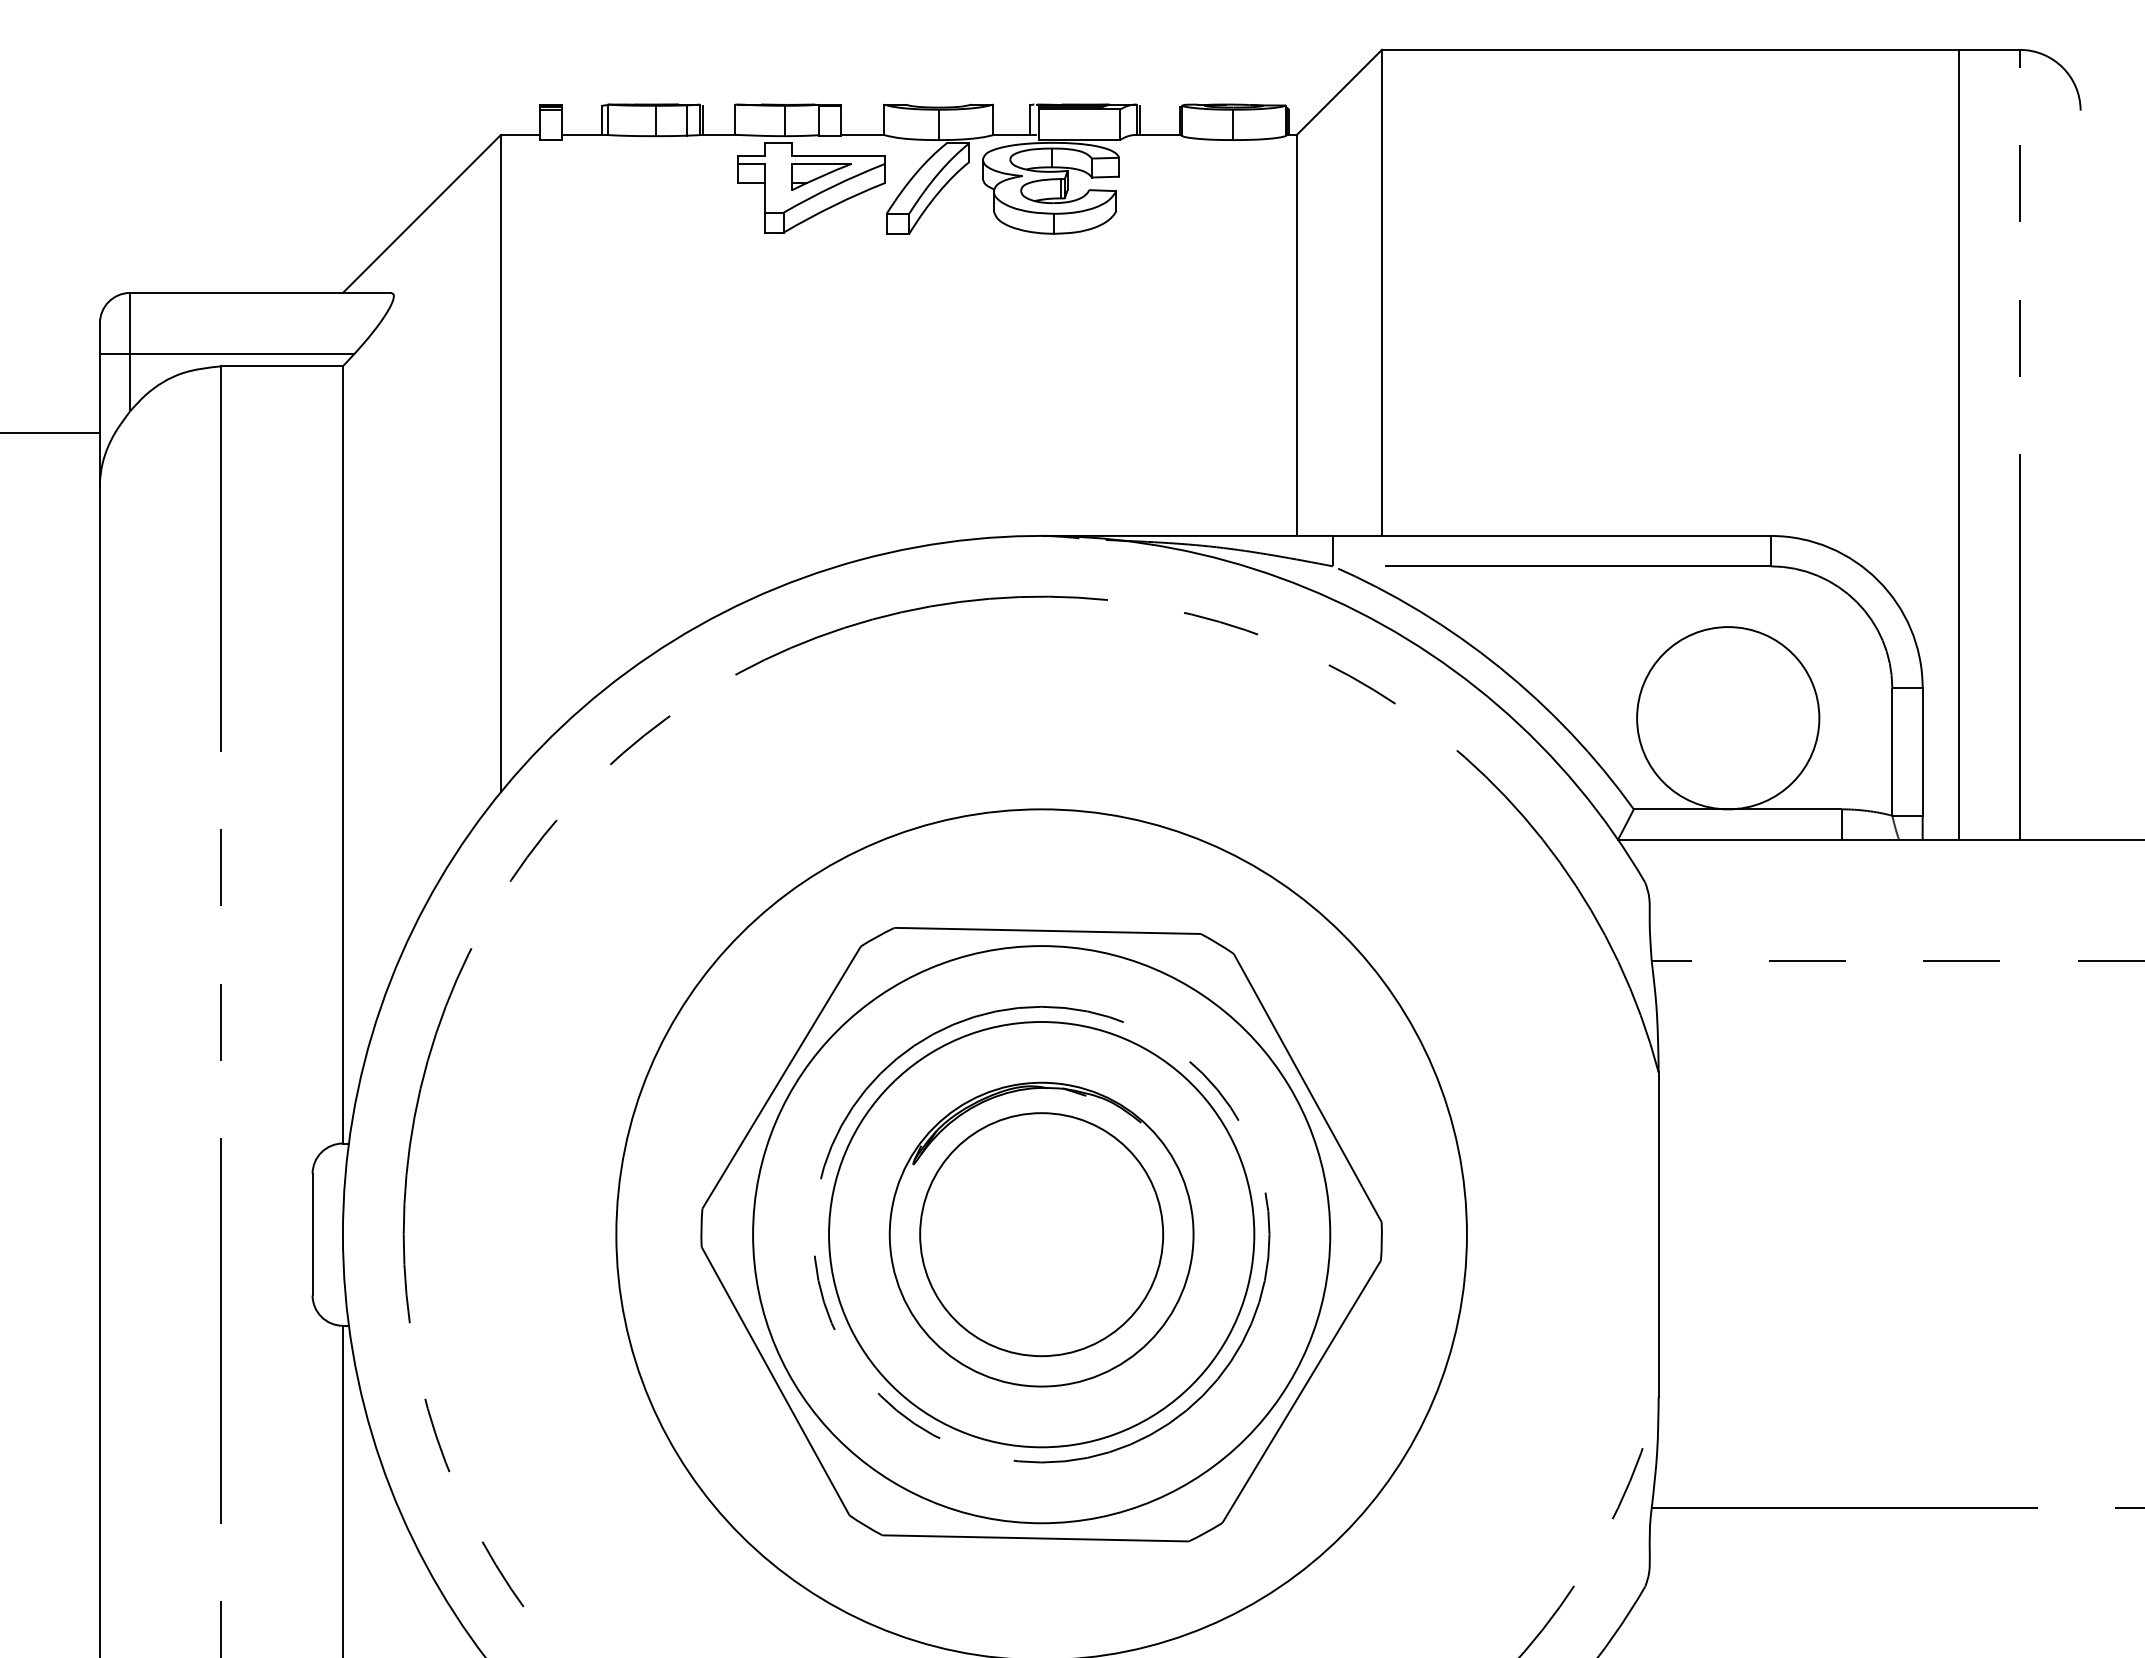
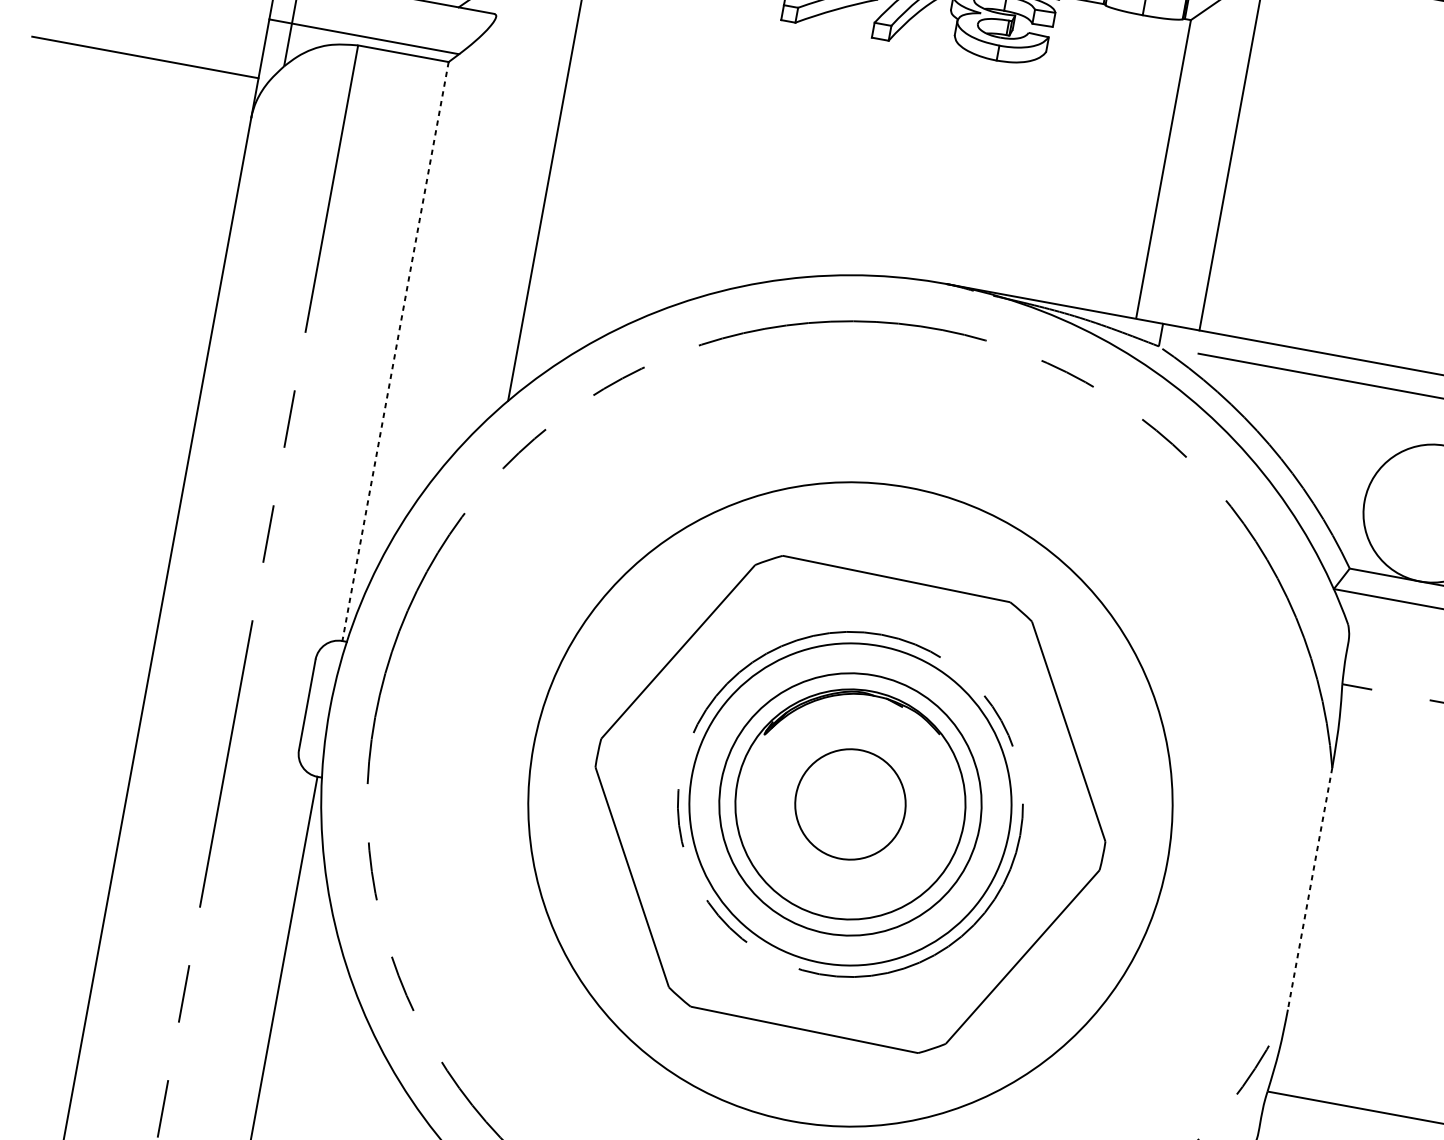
line: (342, 754) -> (395, 351), solid -> dashed
circle: (1041, 1234) -> (850, 804), size x0.6
circle: (1041, 1234) -> (850, 804), size x0.6
line: (1658, 1235) -> (1309, 889), solid -> dashed

